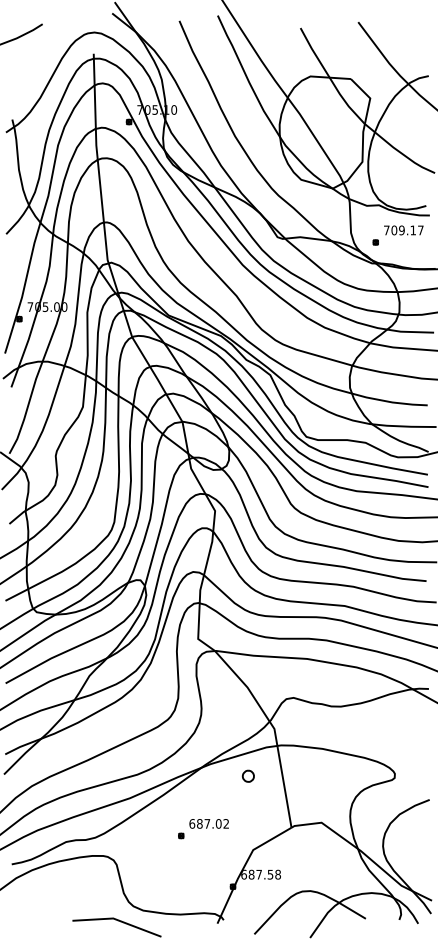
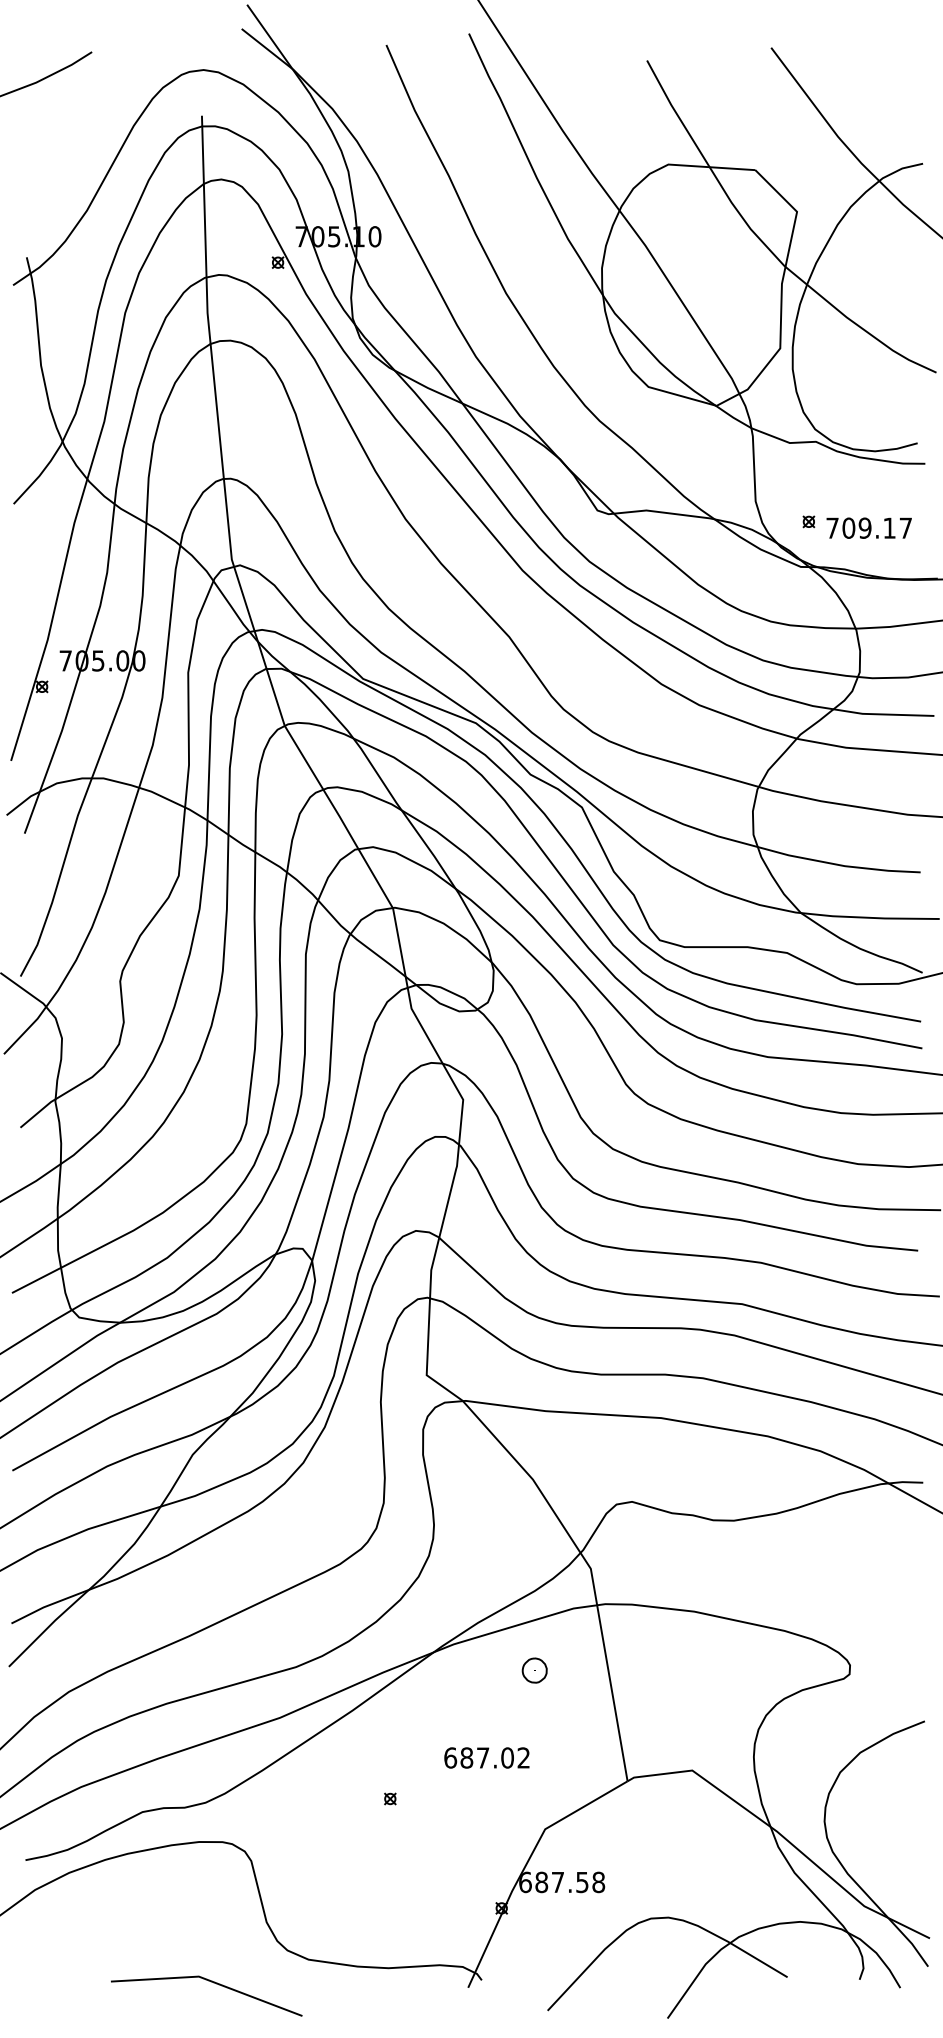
text: (403, 230) -> (868, 528), moved
text: (208, 823) -> (485, 1757), moved
line: (118, 921) -> (210, 1983), moved

